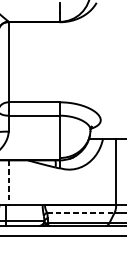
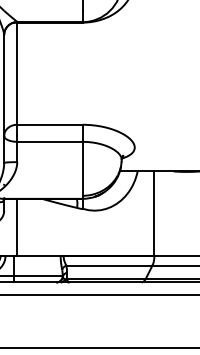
line: (8, 182) -> (17, 227), dashed -> solid
line: (80, 212) -> (109, 265), dashed -> solid

